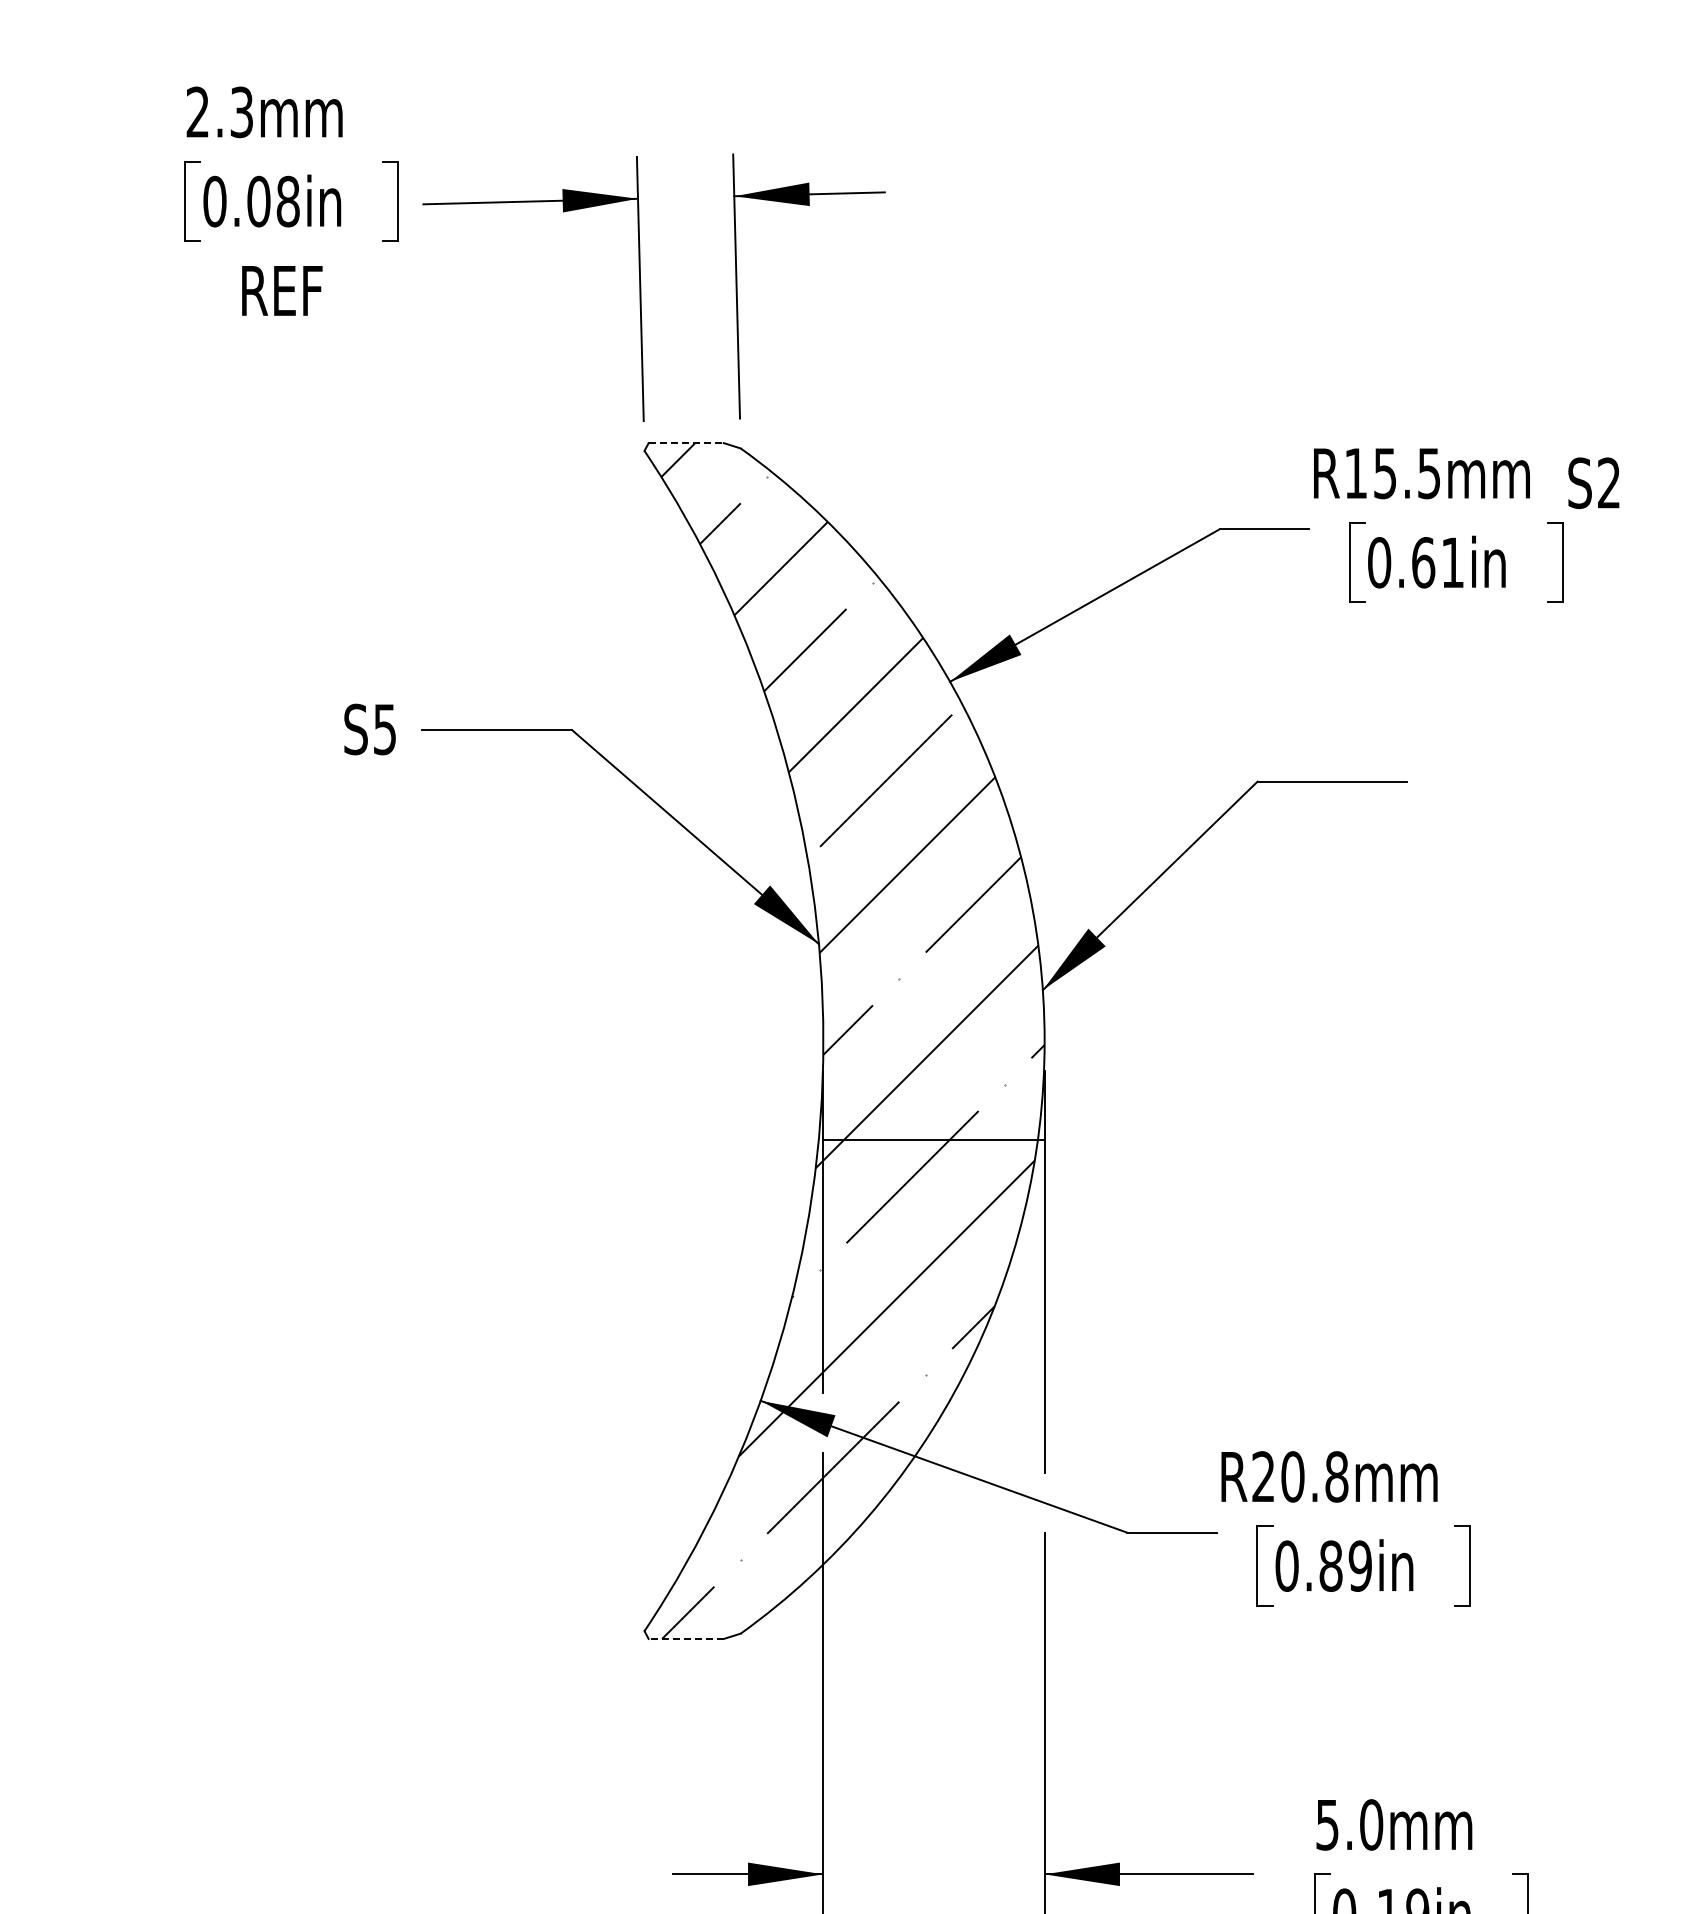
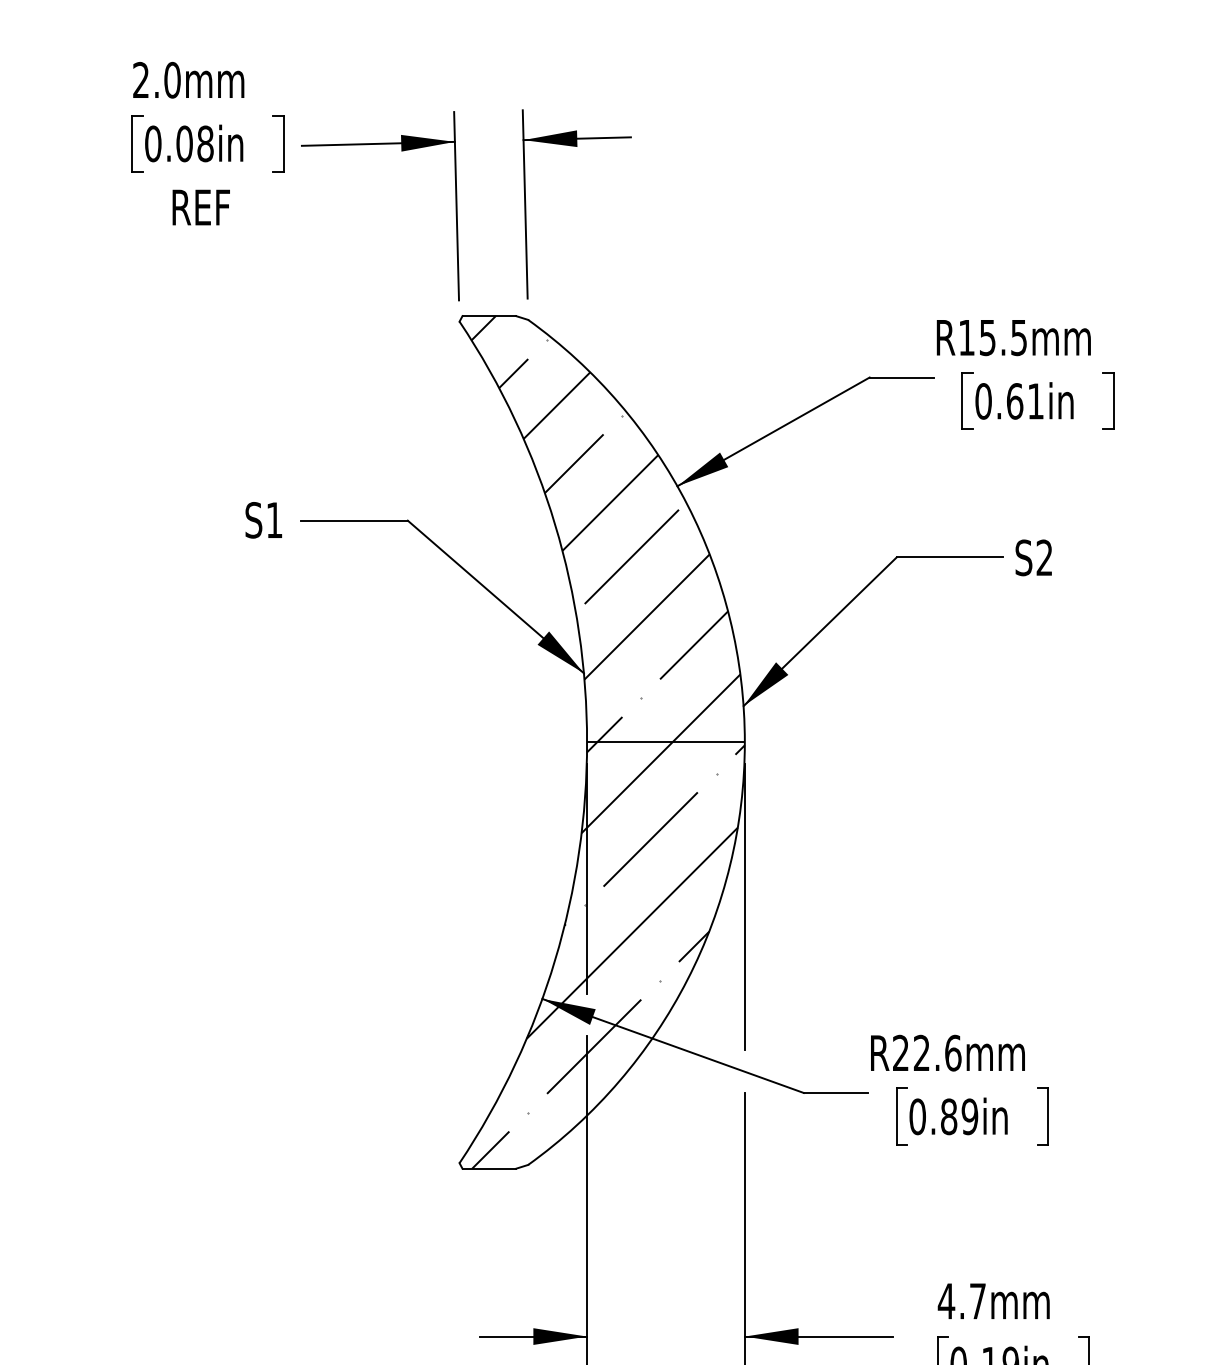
text: (241, 112) -> (172, 80), 2.3mm -> 2.0mm
line: (686, 443) -> (489, 316), dashed -> solid
text: (1593, 482) -> (1033, 557), moved
text: (384, 729) -> (274, 520), S5 -> S1
line: (933, 1140) -> (665, 742), moved
text: (1314, 1476) -> (937, 1052), R20.8mm -> R22.6mm
line: (686, 1638) -> (489, 1168), dashed -> solid
text: (1349, 1824) -> (962, 1301), 5.0mm -> 4.7mm

